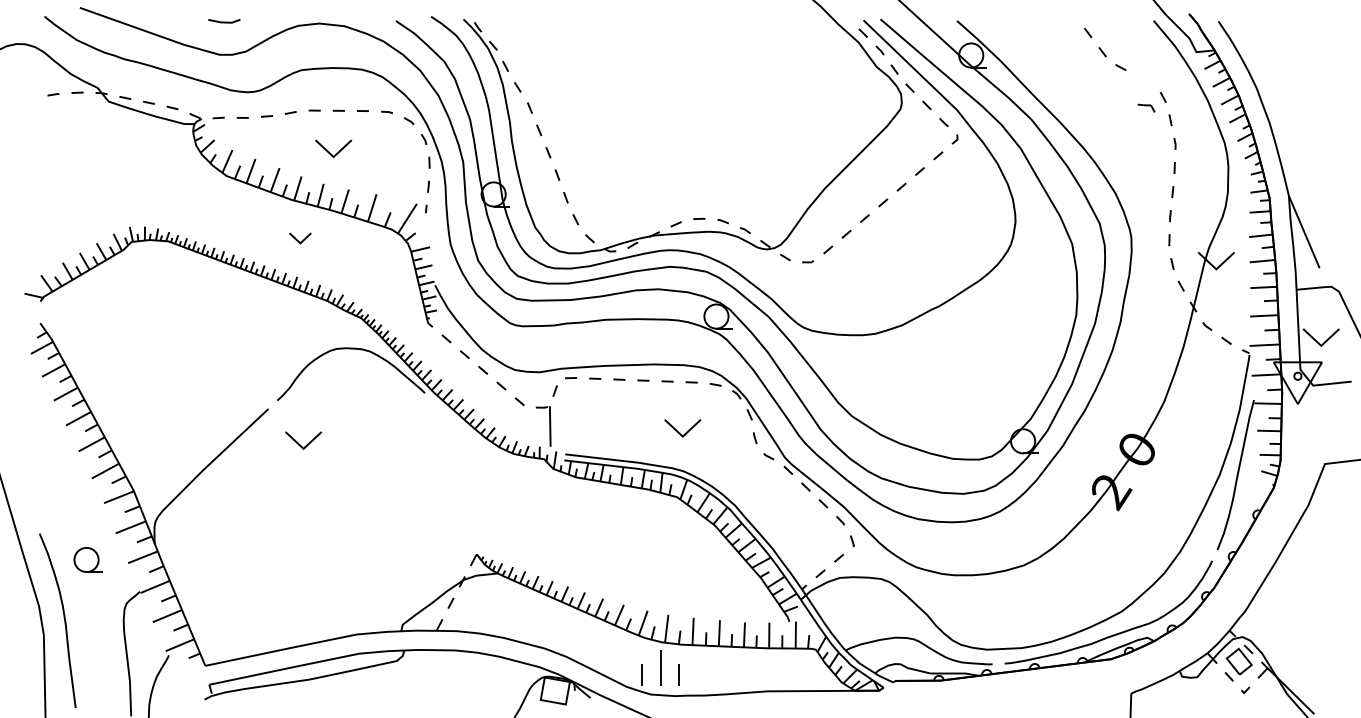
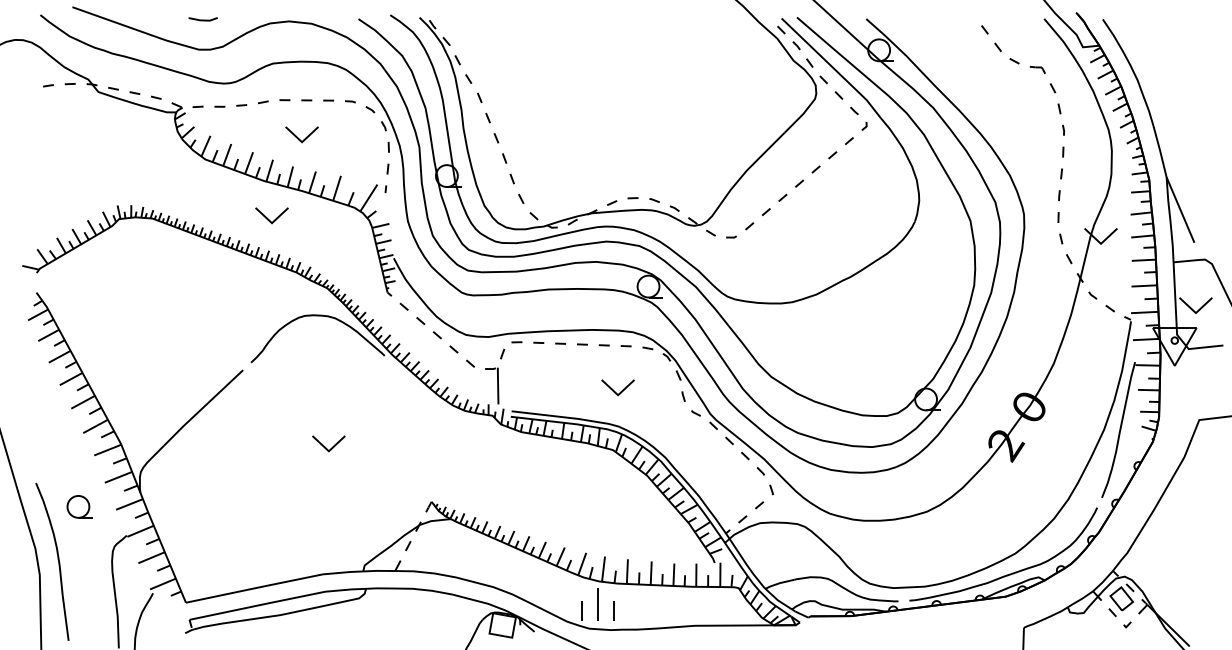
part: (1146, 107) -> (1037, 69), moved
part: (299, 238) -> (271, 215), size x1.67
part: (303, 440) -> (328, 443), moved

